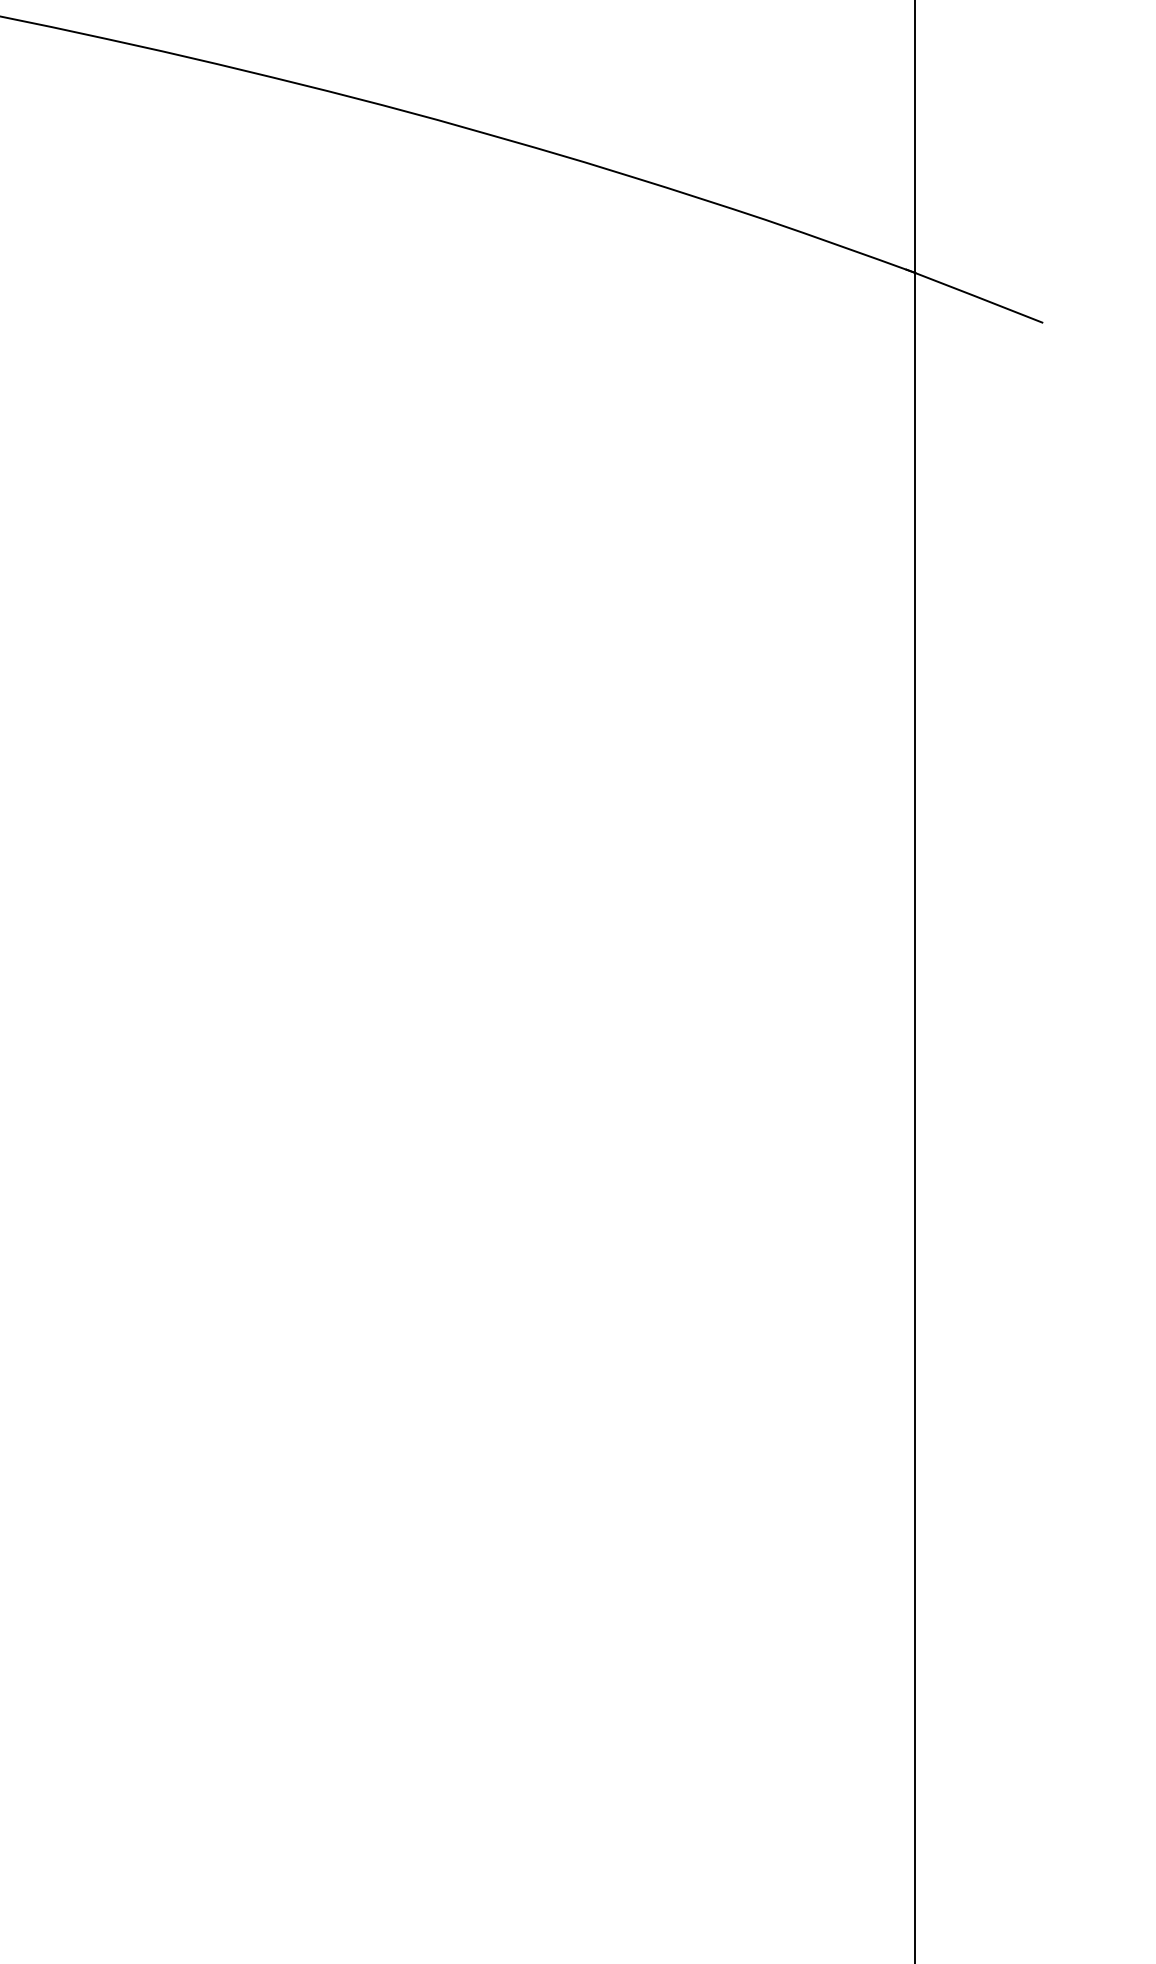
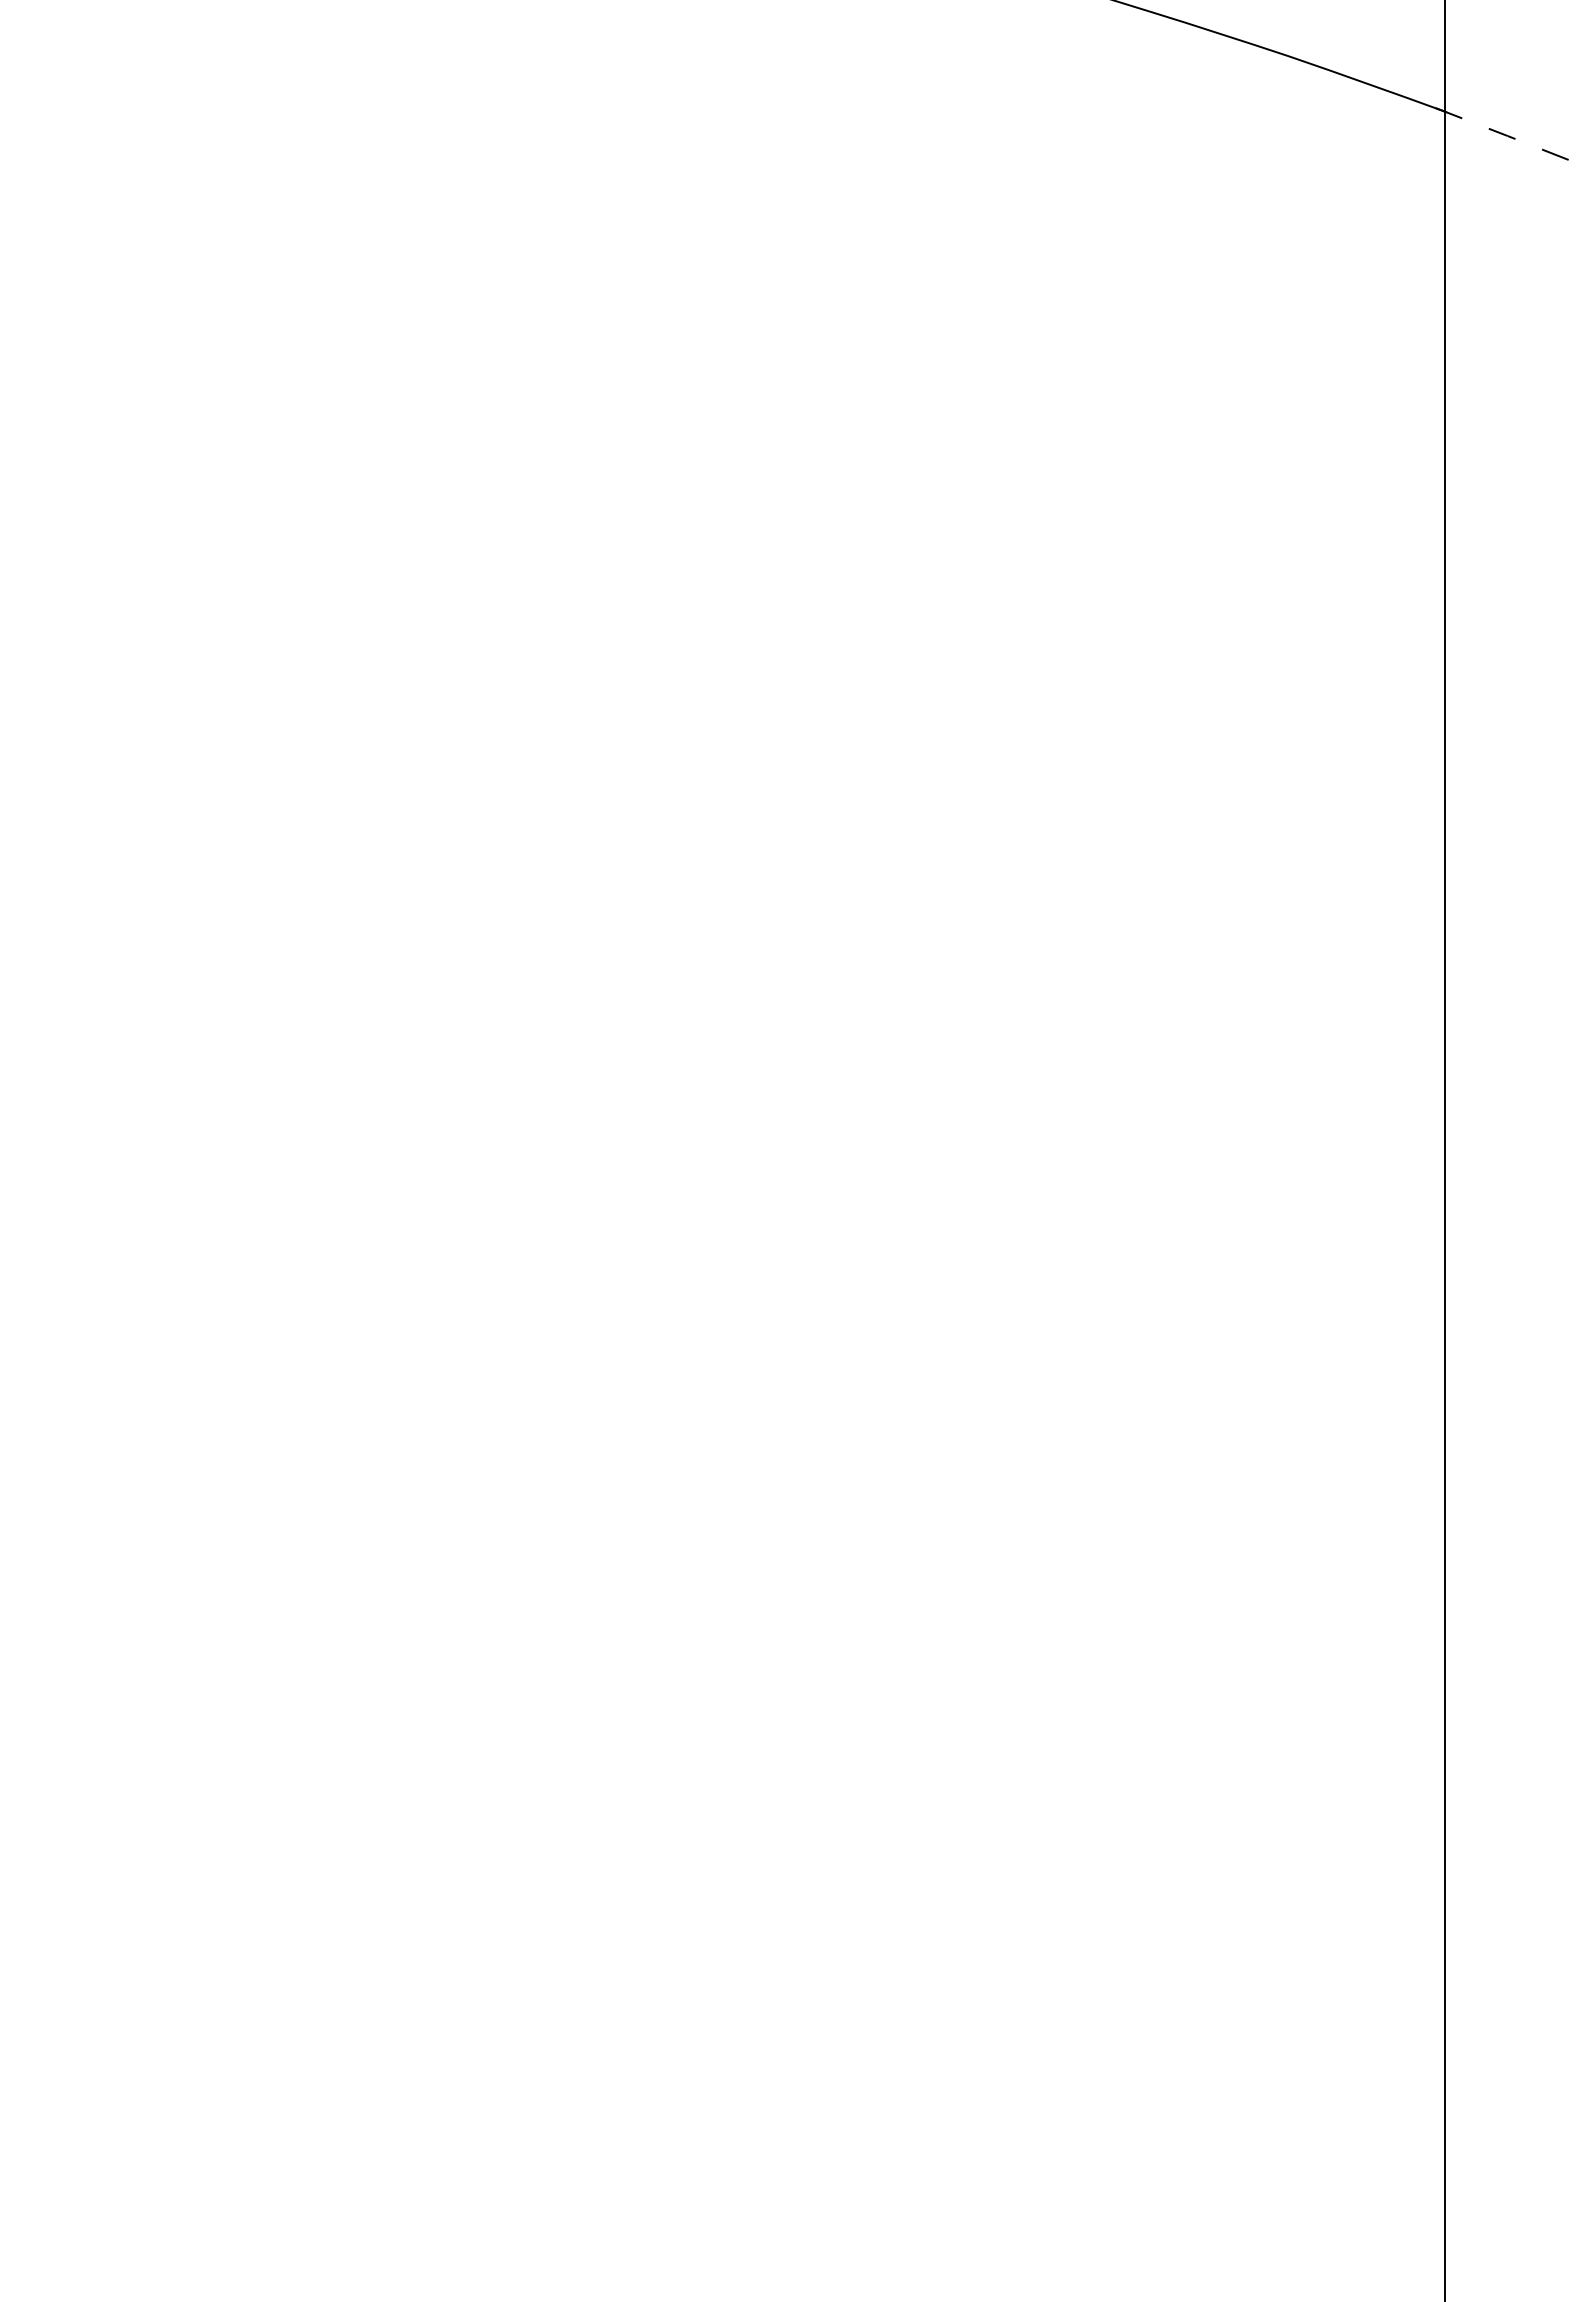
line: (974, 296) -> (1507, 136), solid -> dashed

